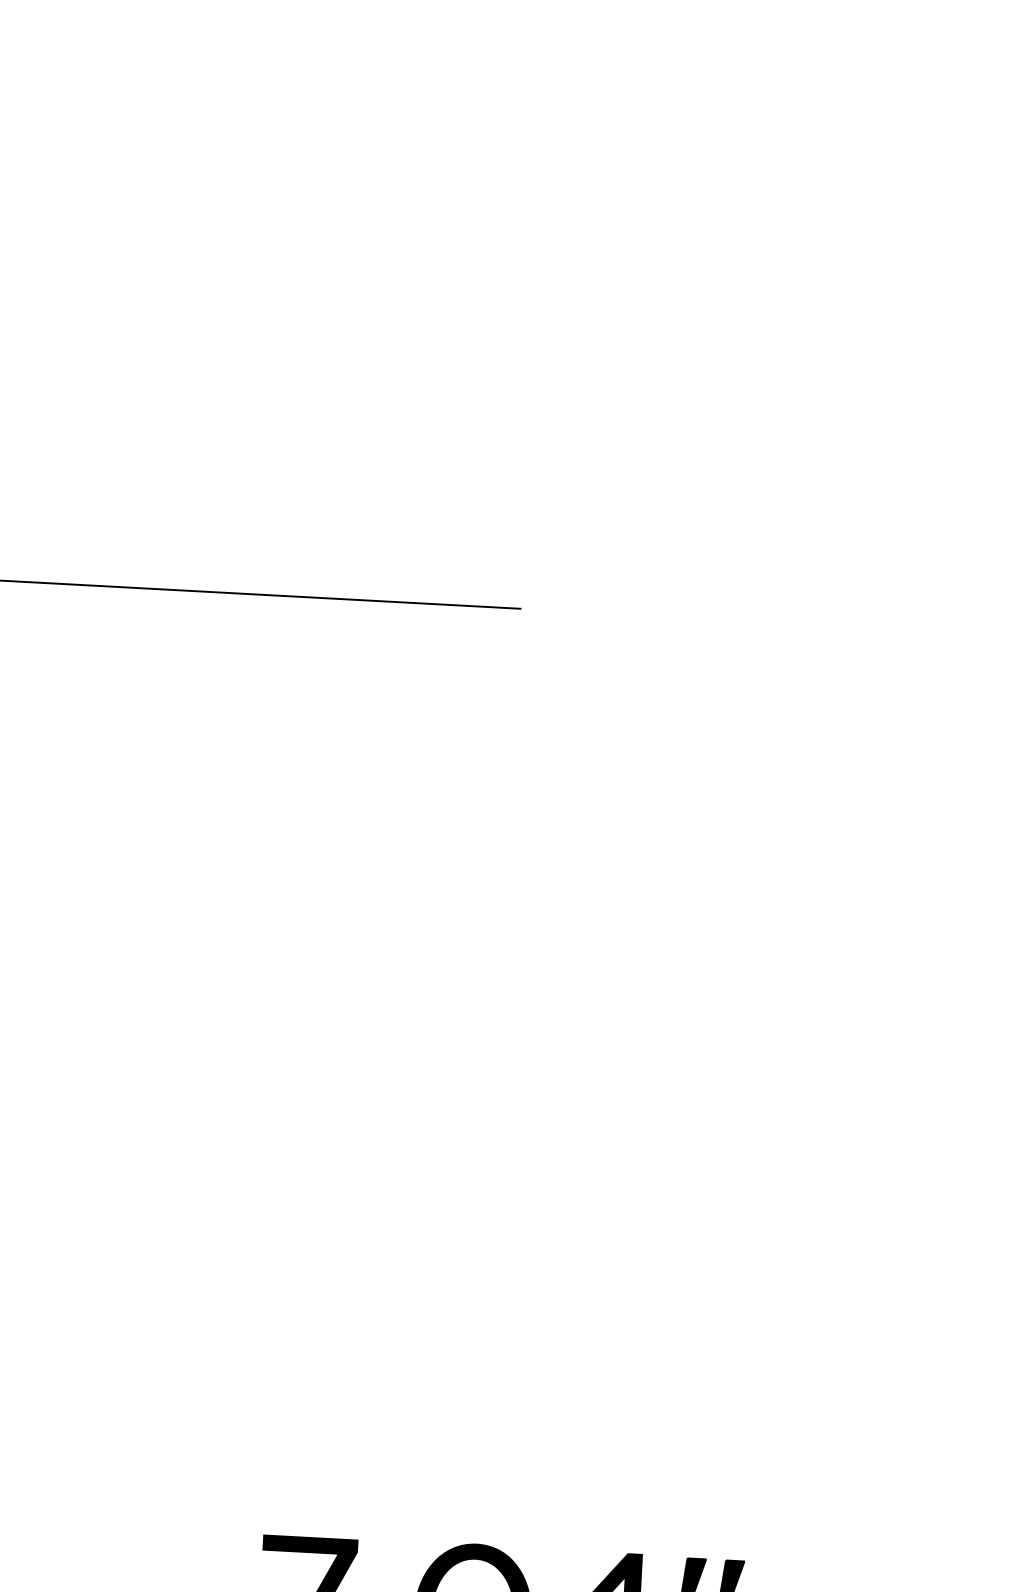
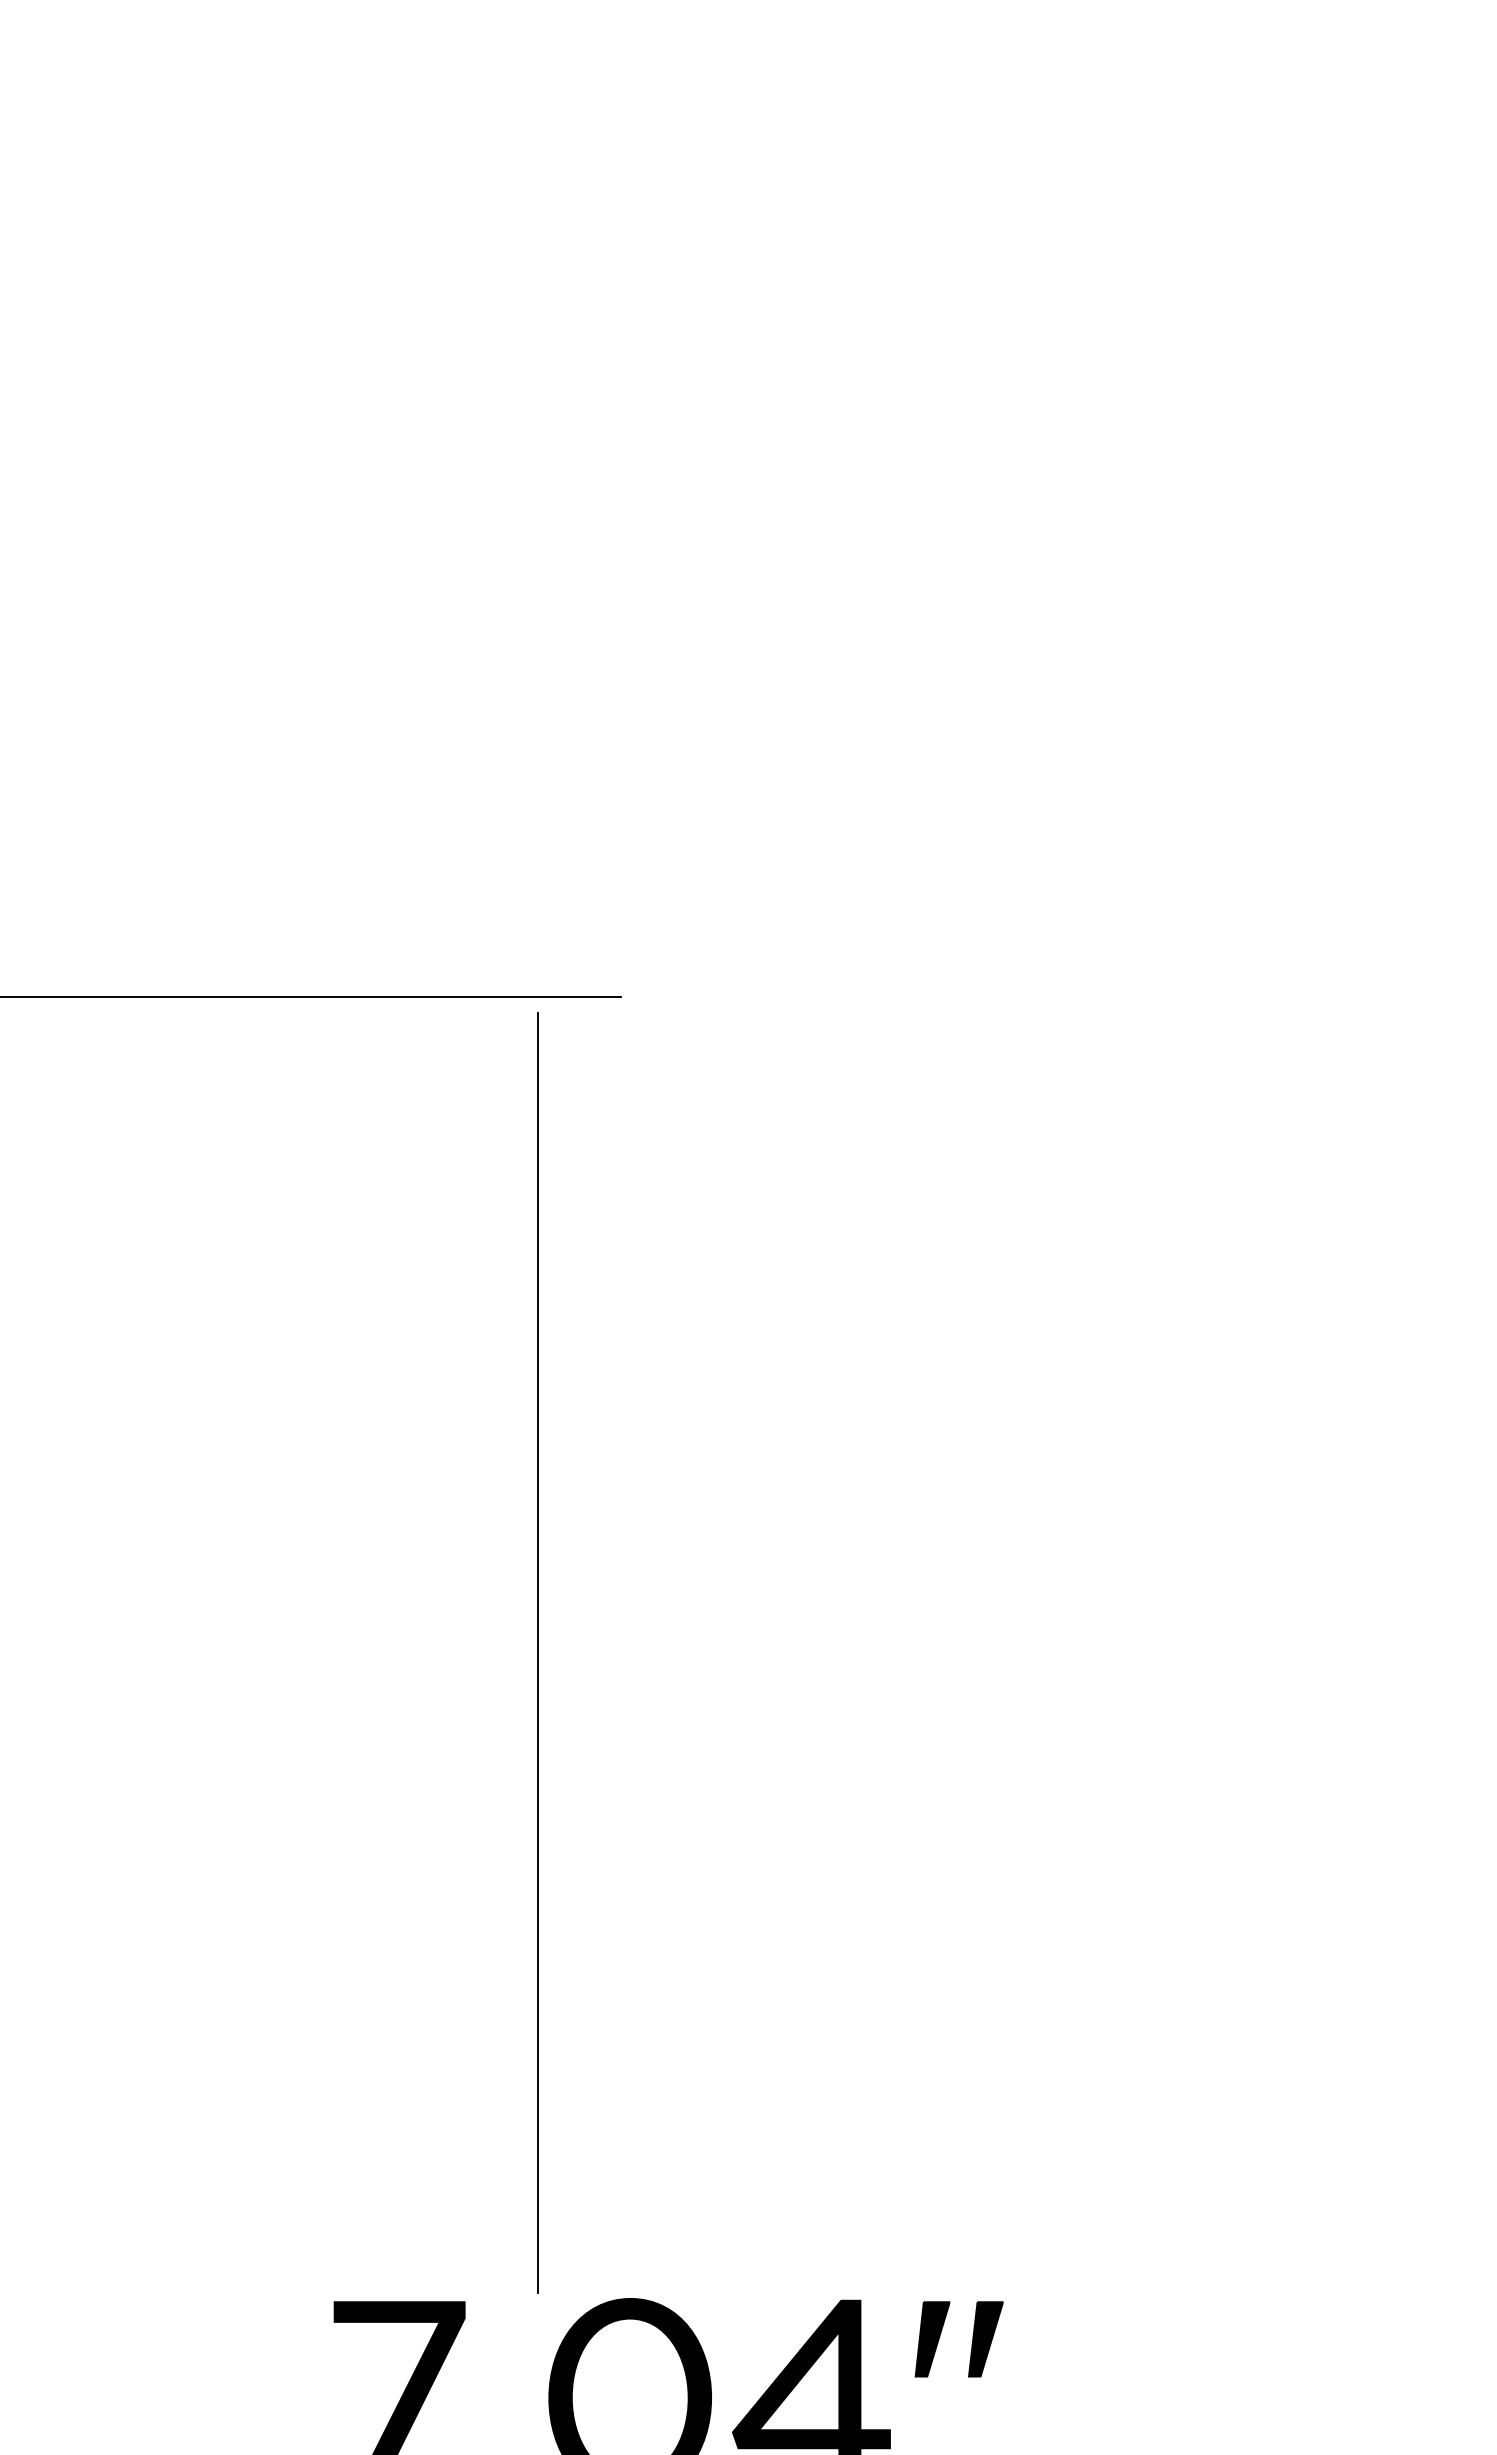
line: (435, 1076) -> (538, 1652), added

